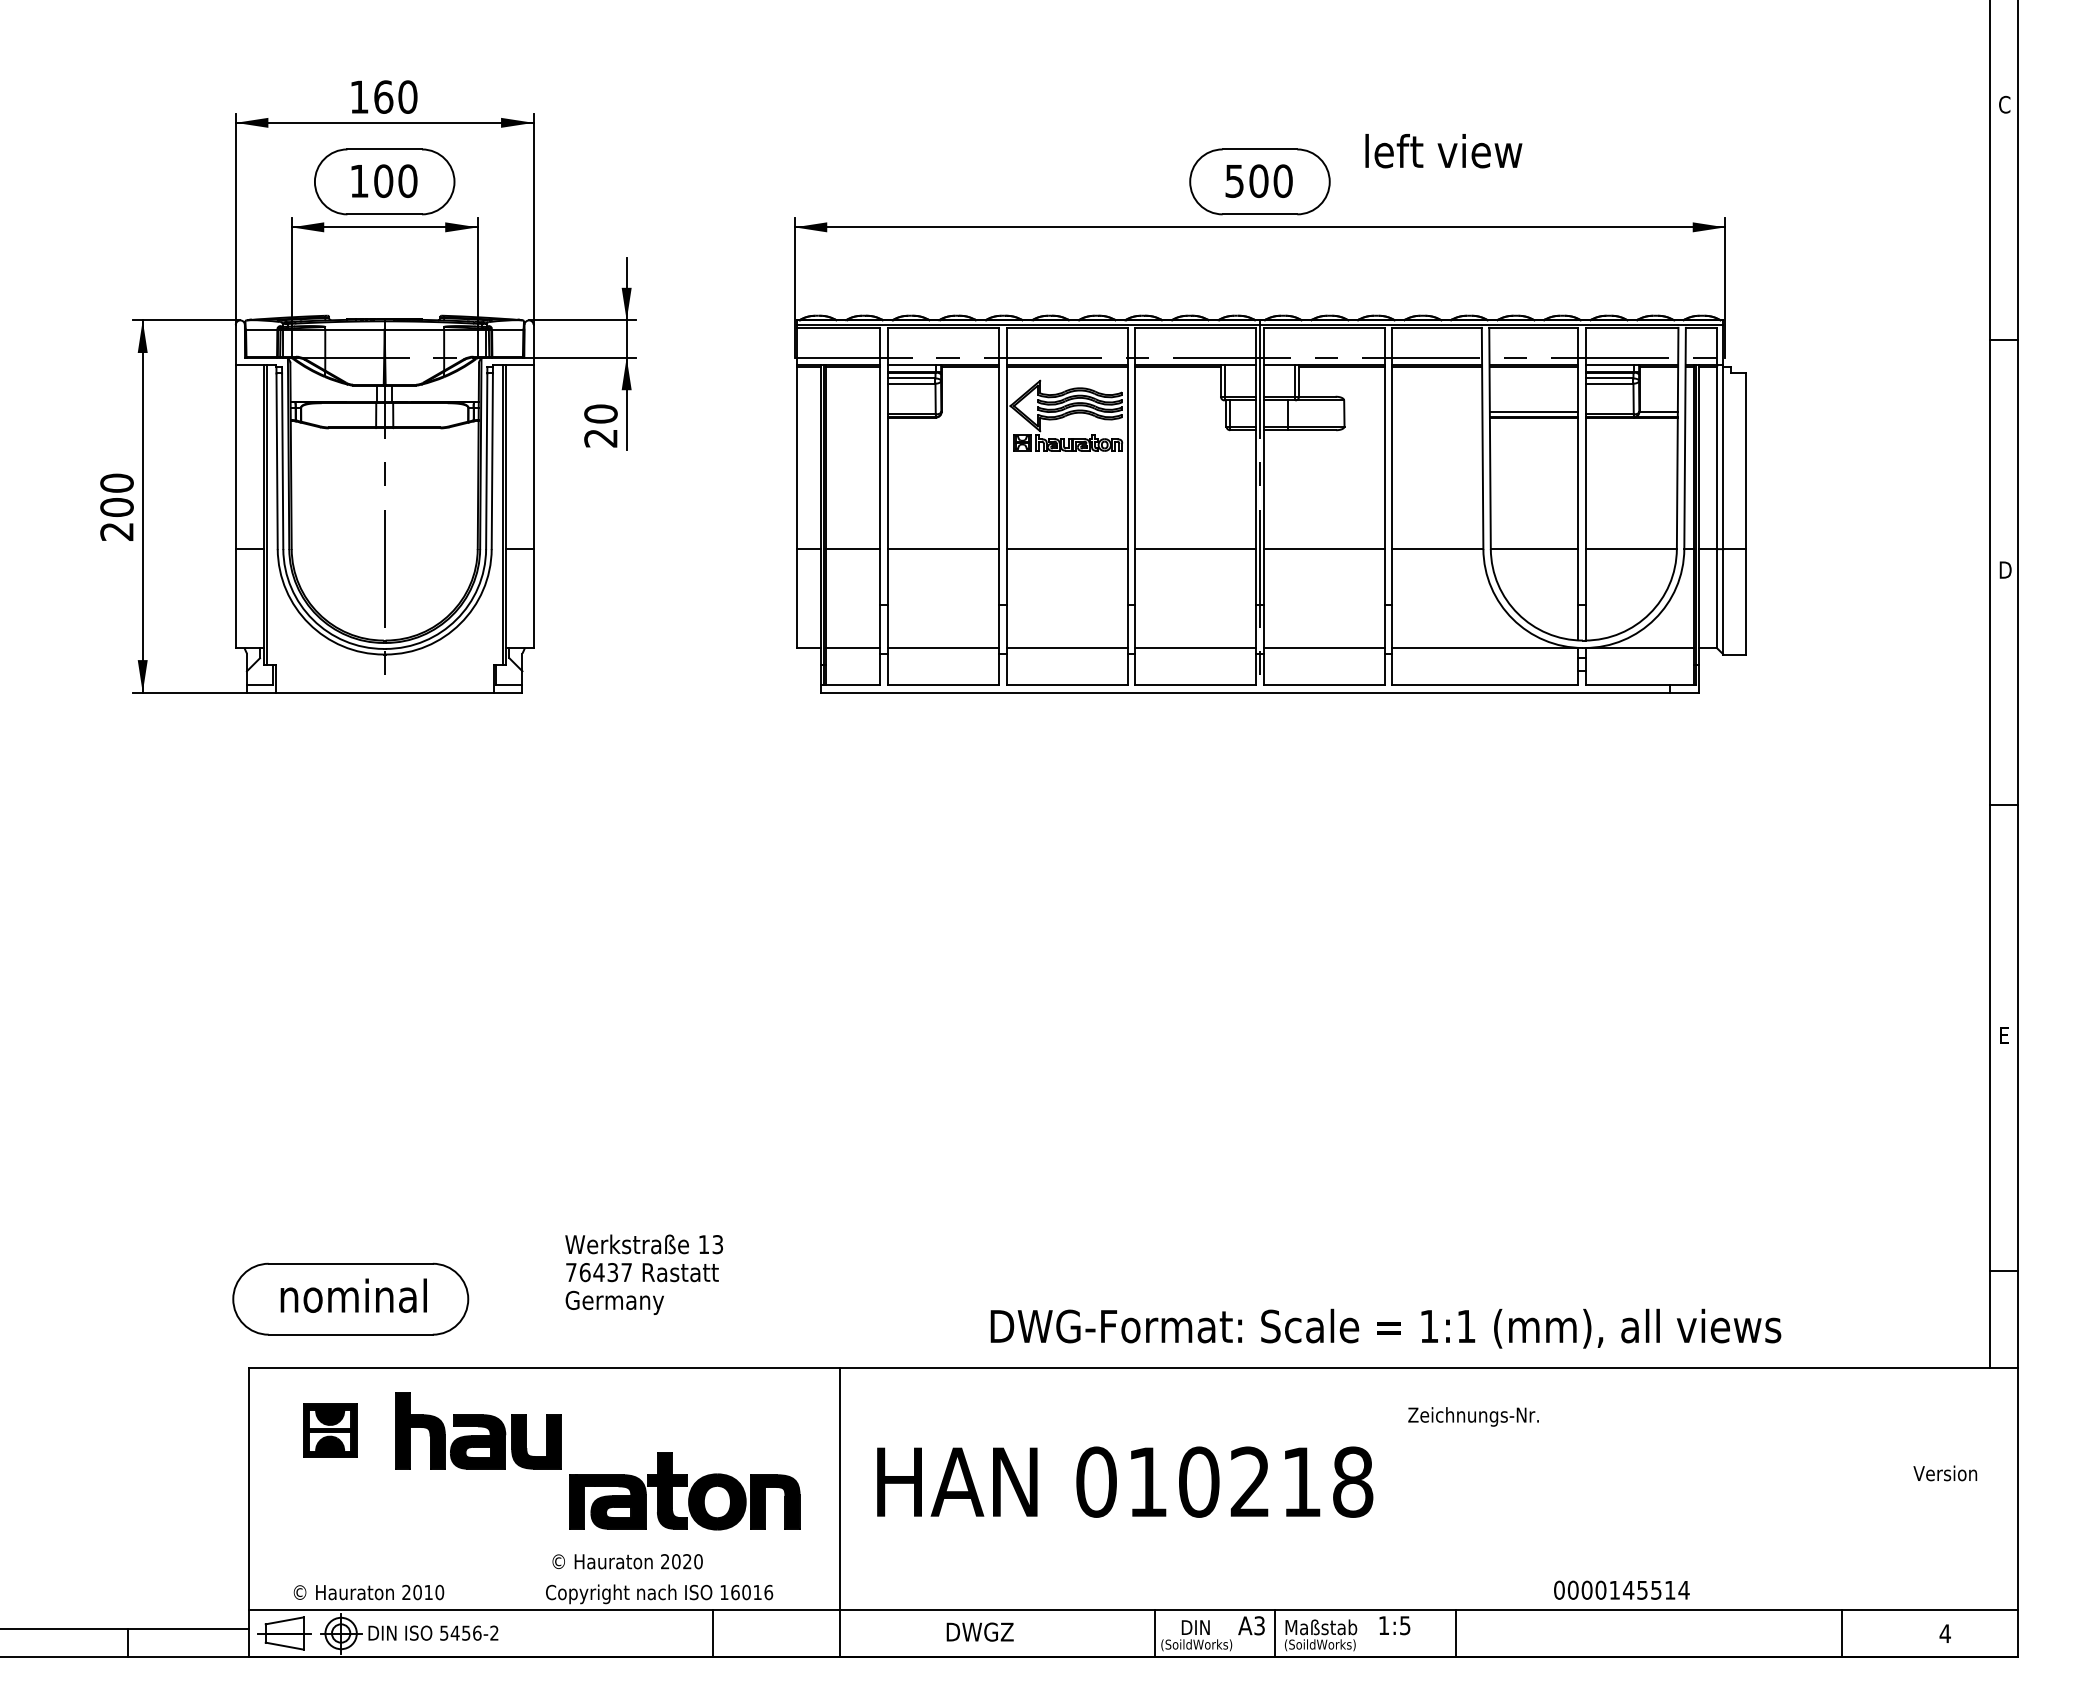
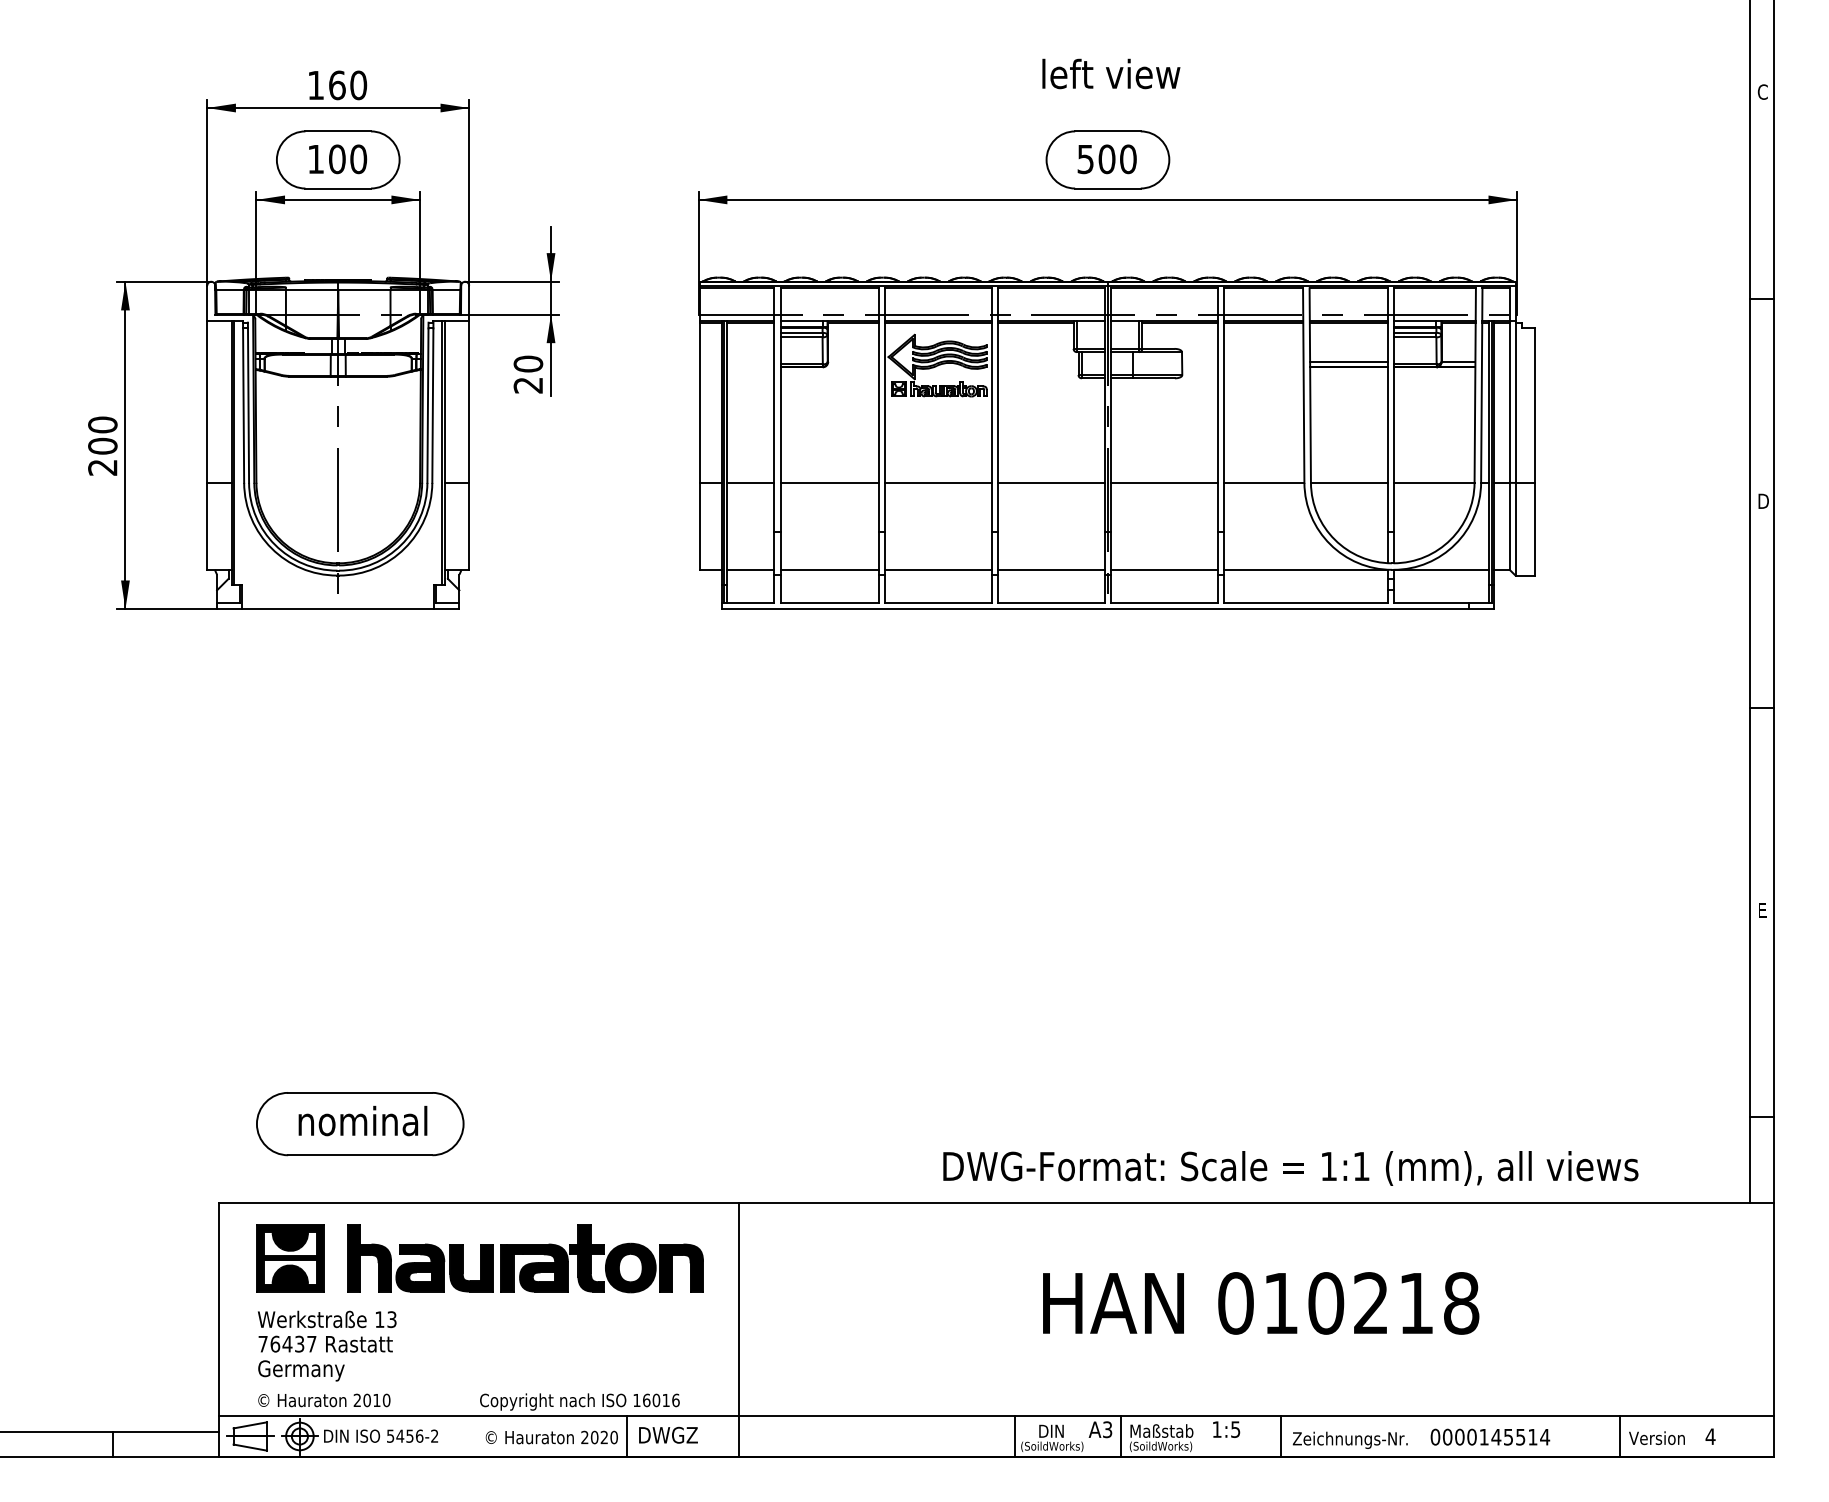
text: (1443, 151) -> (1111, 74), moved
text: (643, 1274) -> (326, 1345), moved
part: (350, 1298) -> (360, 1123), moved
text: (1385, 1328) -> (1290, 1168), moved
text: (1473, 1416) -> (1350, 1440), moved
part: (329, 1430) -> (289, 1257), size x1.43
text: (1945, 1473) -> (1657, 1438), moved
text: (1125, 1481) -> (1261, 1302), moved
part: (684, 1491) -> (601, 1258), moved
text: (627, 1561) -> (551, 1437), moved
text: (1621, 1589) -> (1490, 1436), moved
text: (979, 1631) -> (667, 1434), moved

